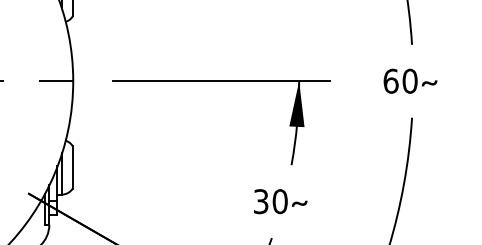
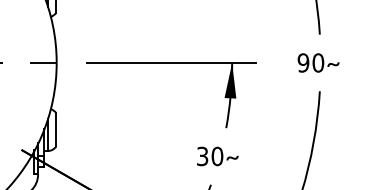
text: (390, 80) -> (303, 62), 60 -> 90

